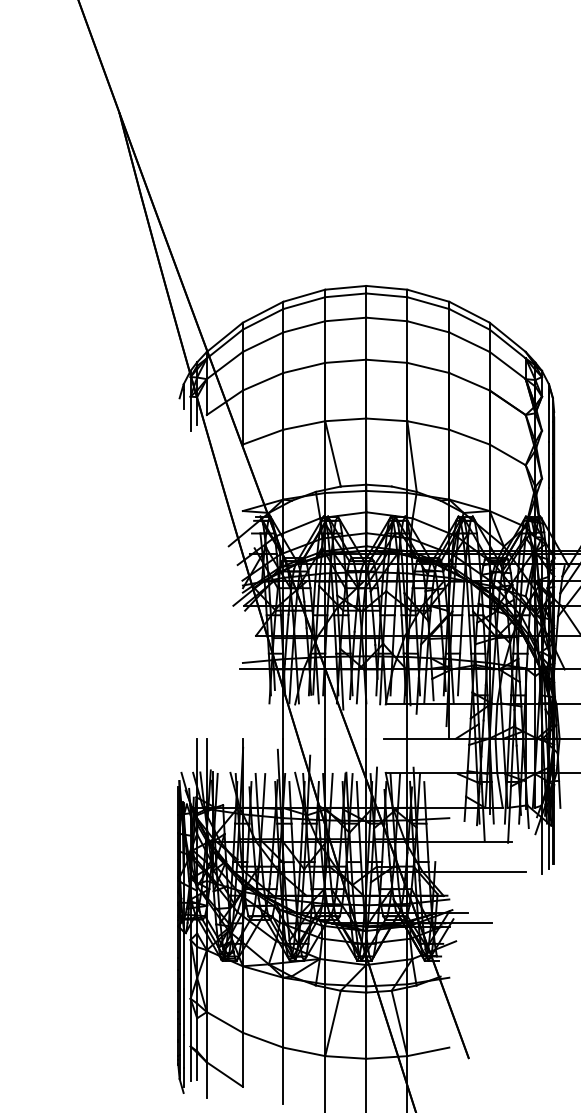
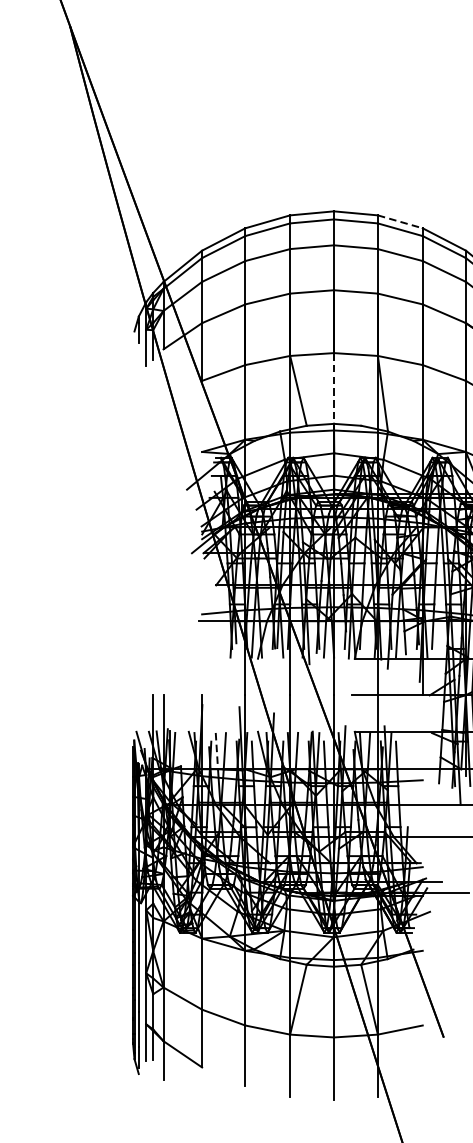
line: (428, 295) -> (400, 221), solid -> dashed
line: (366, 452) -> (334, 389), solid -> dashed
line: (256, 791) -> (216, 751), solid -> dashed

